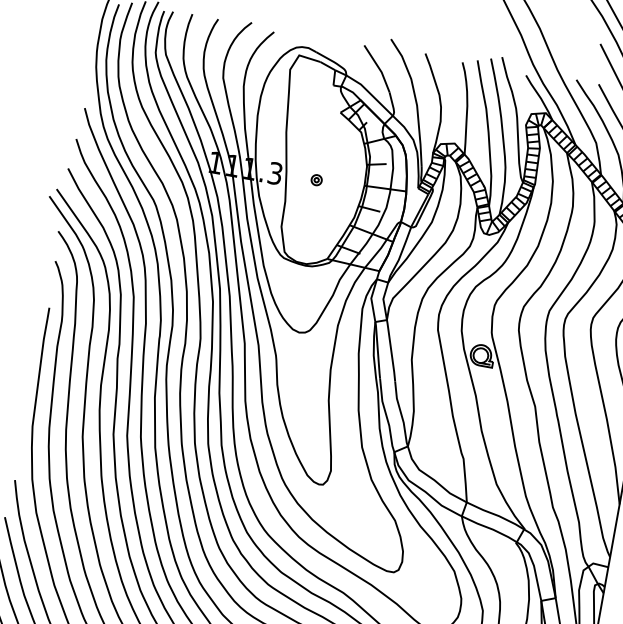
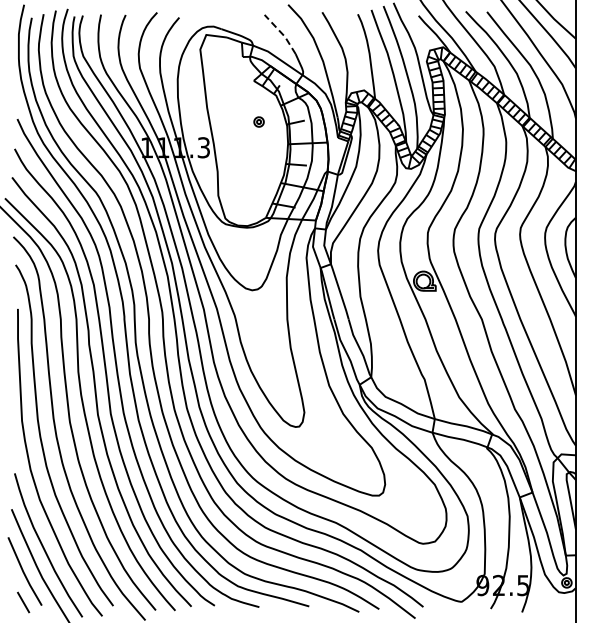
line: (378, 68) -> (281, 33), solid -> dashed
part: (316, 179) -> (258, 121), moved

